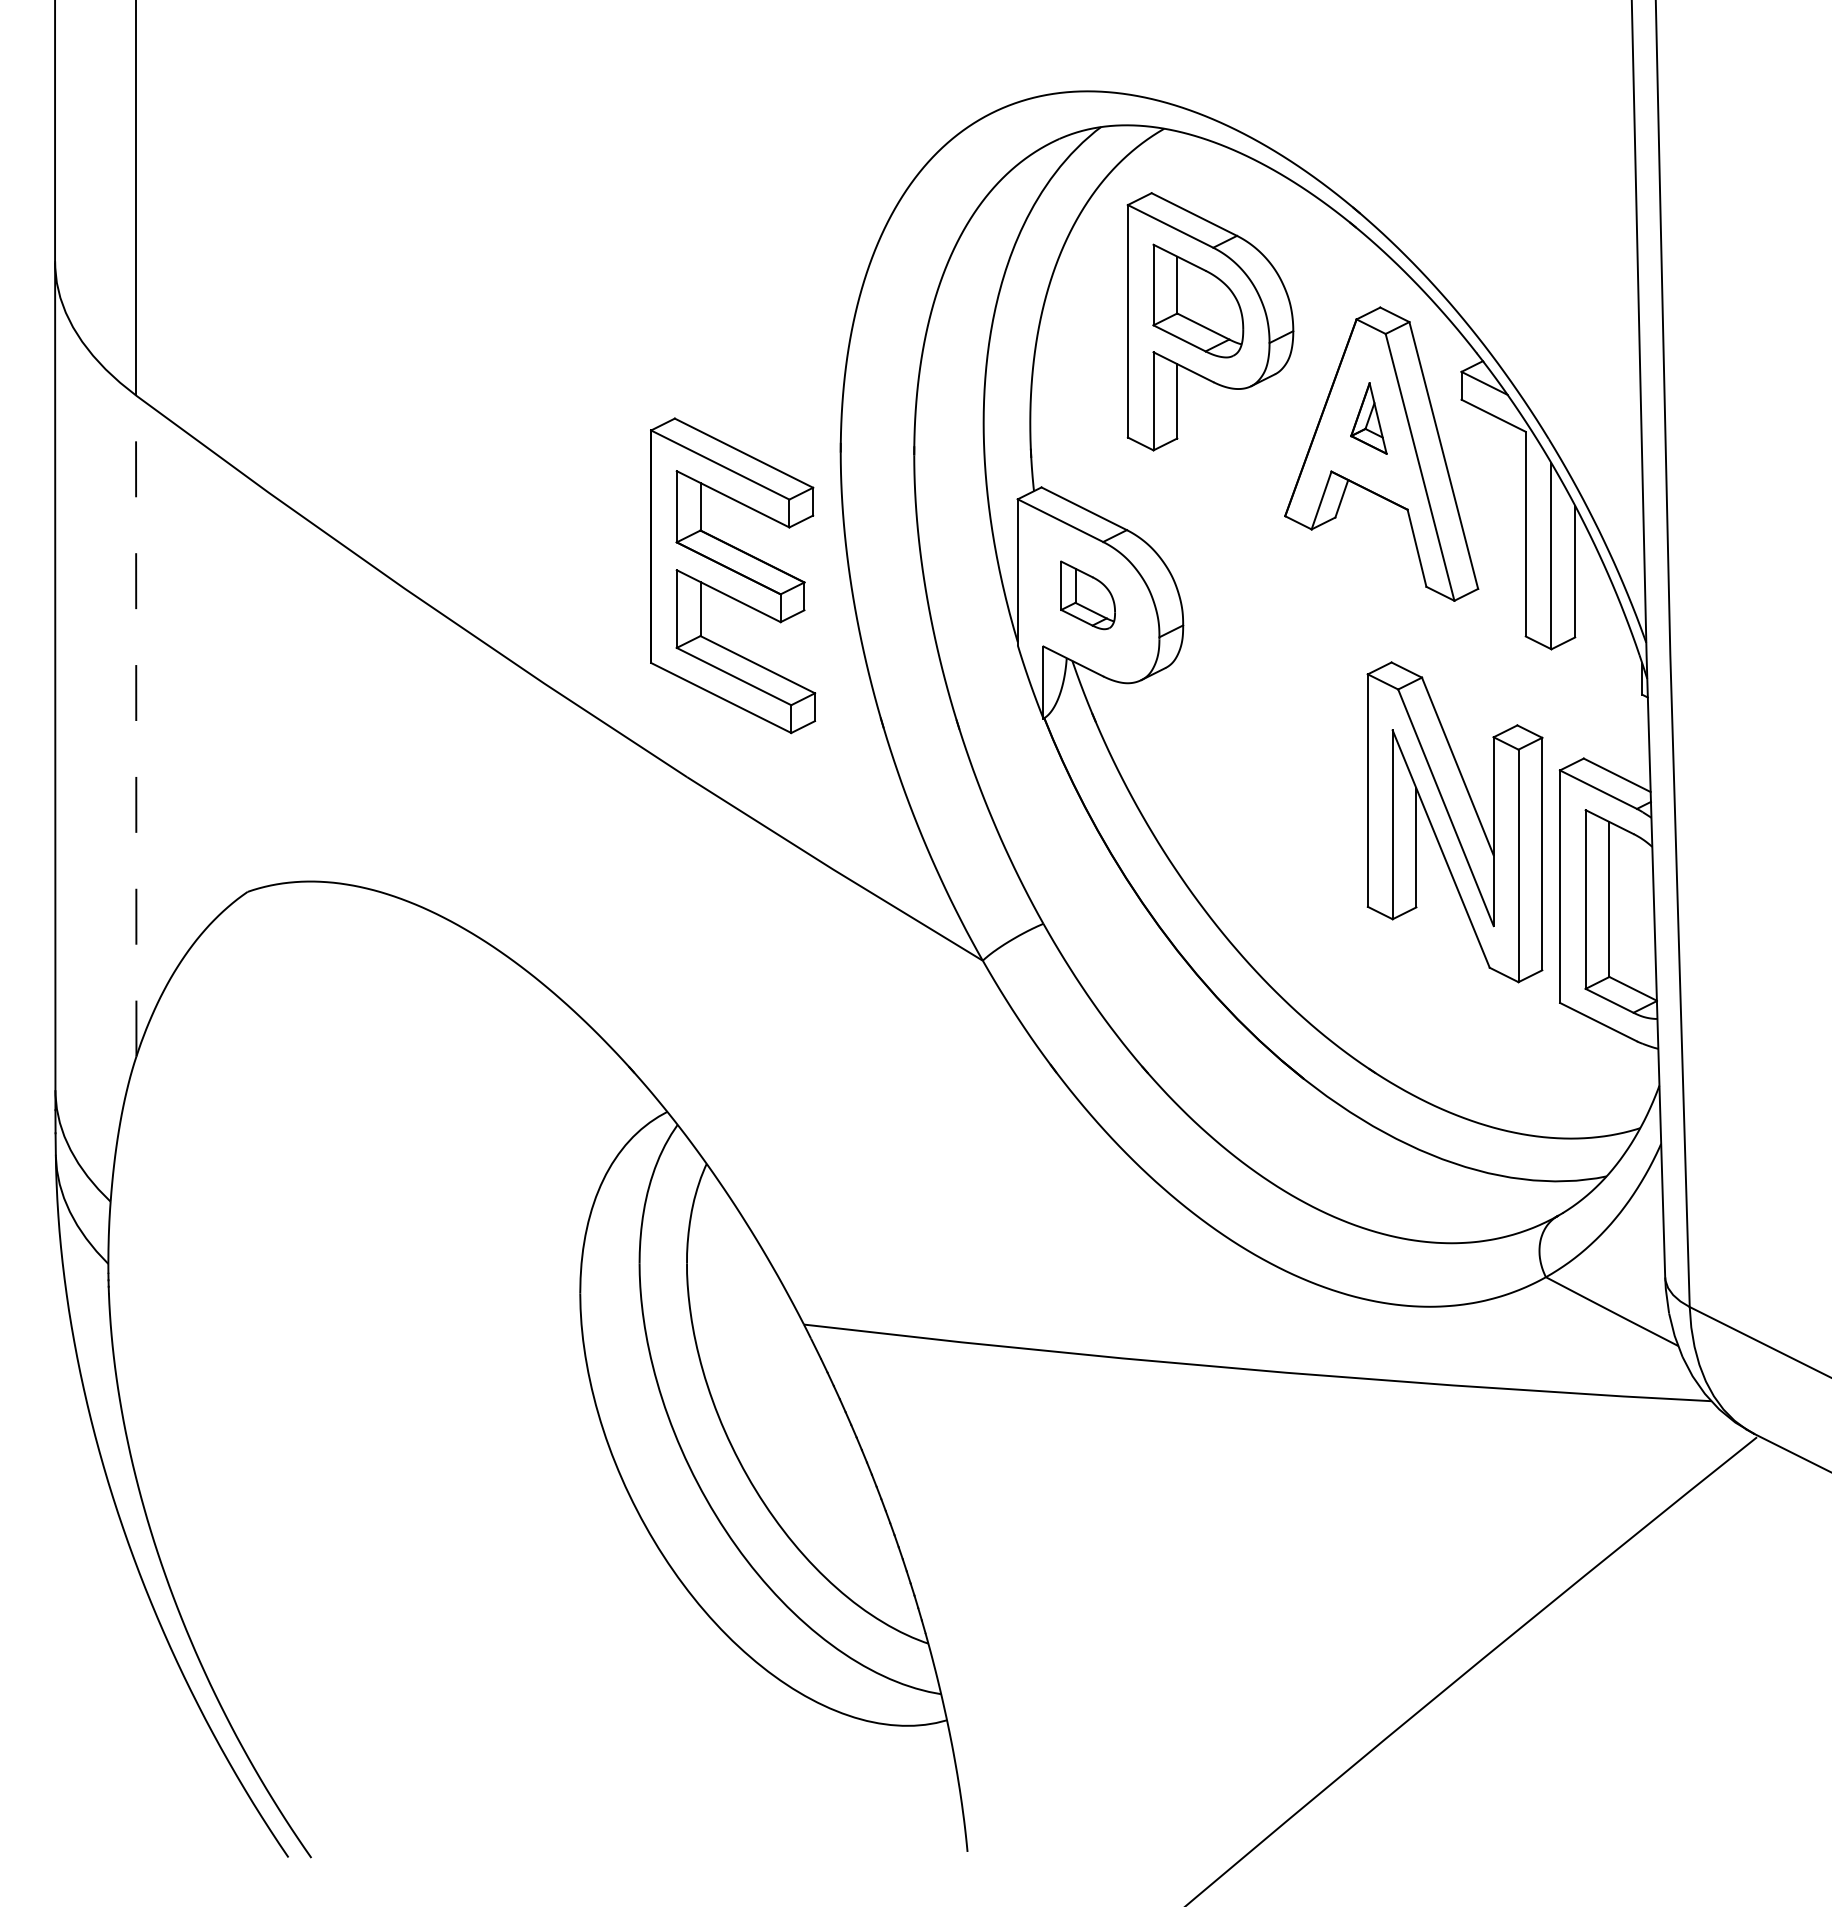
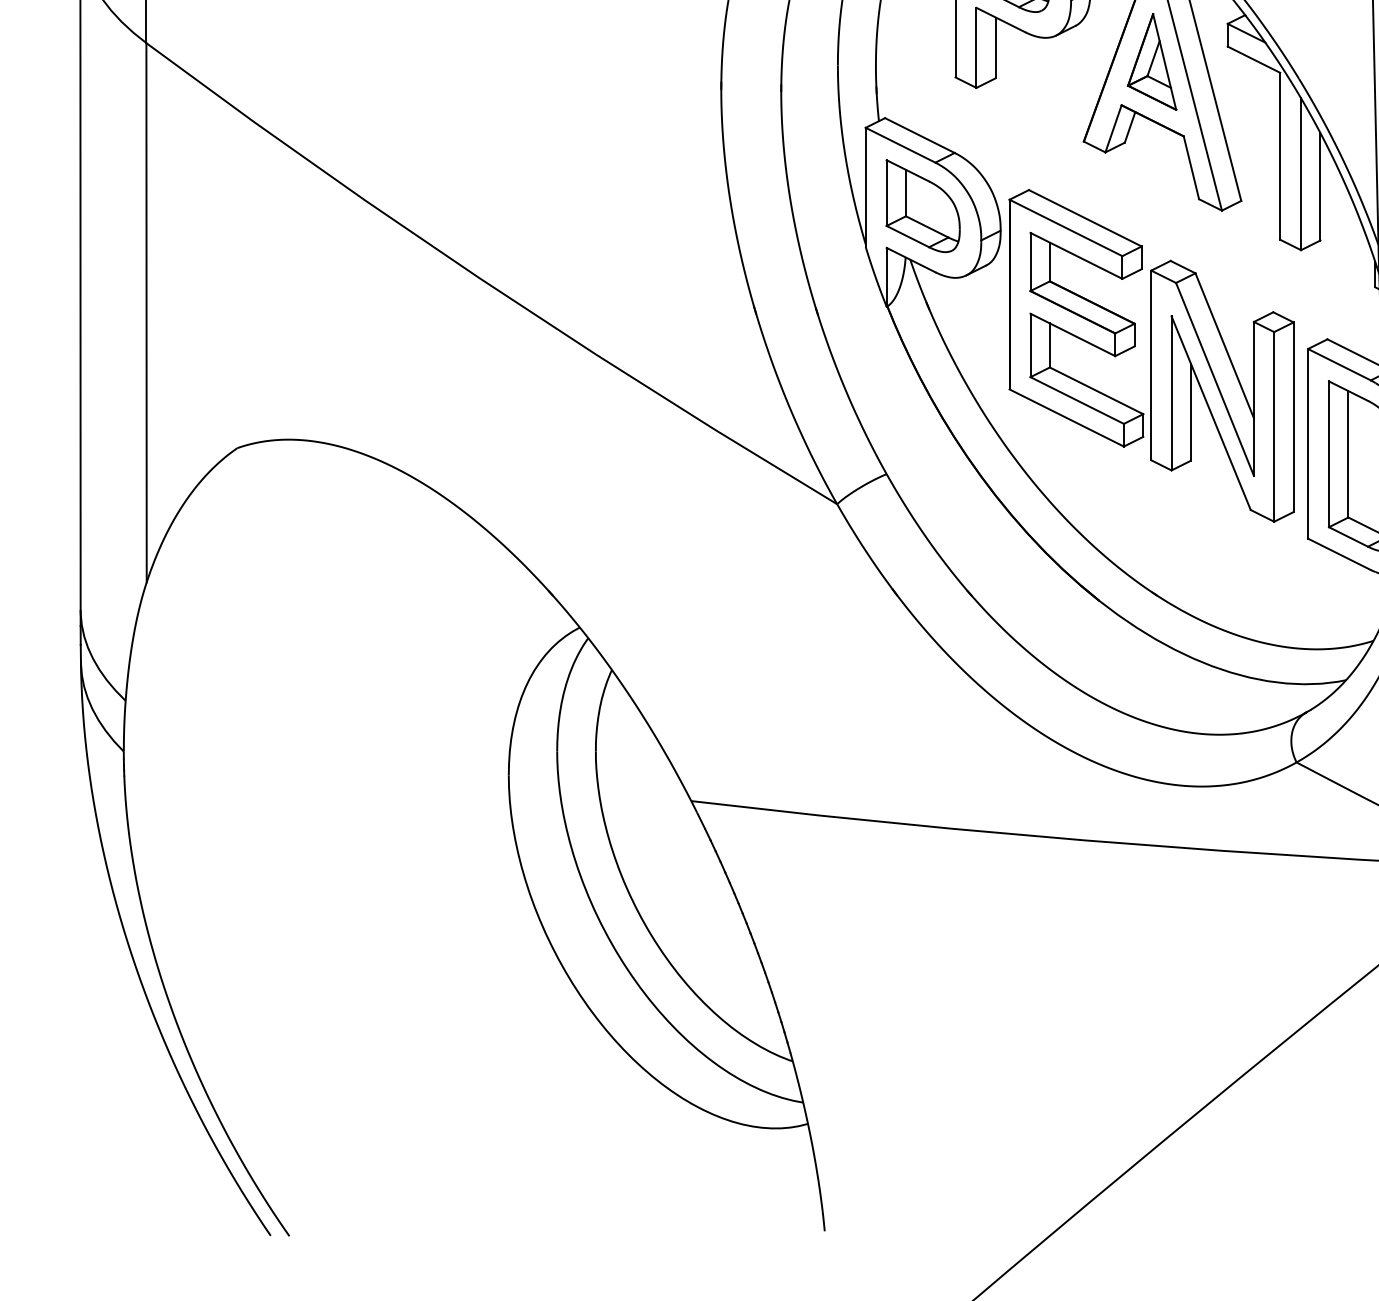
part: (1368, 418) -> (1151, 61), size x1.67
part: (733, 575) -> (1076, 318), moved
part: (1087, 595) -> (922, 206), size x1.67
line: (136, 726) -> (146, 313), dashed -> solid

